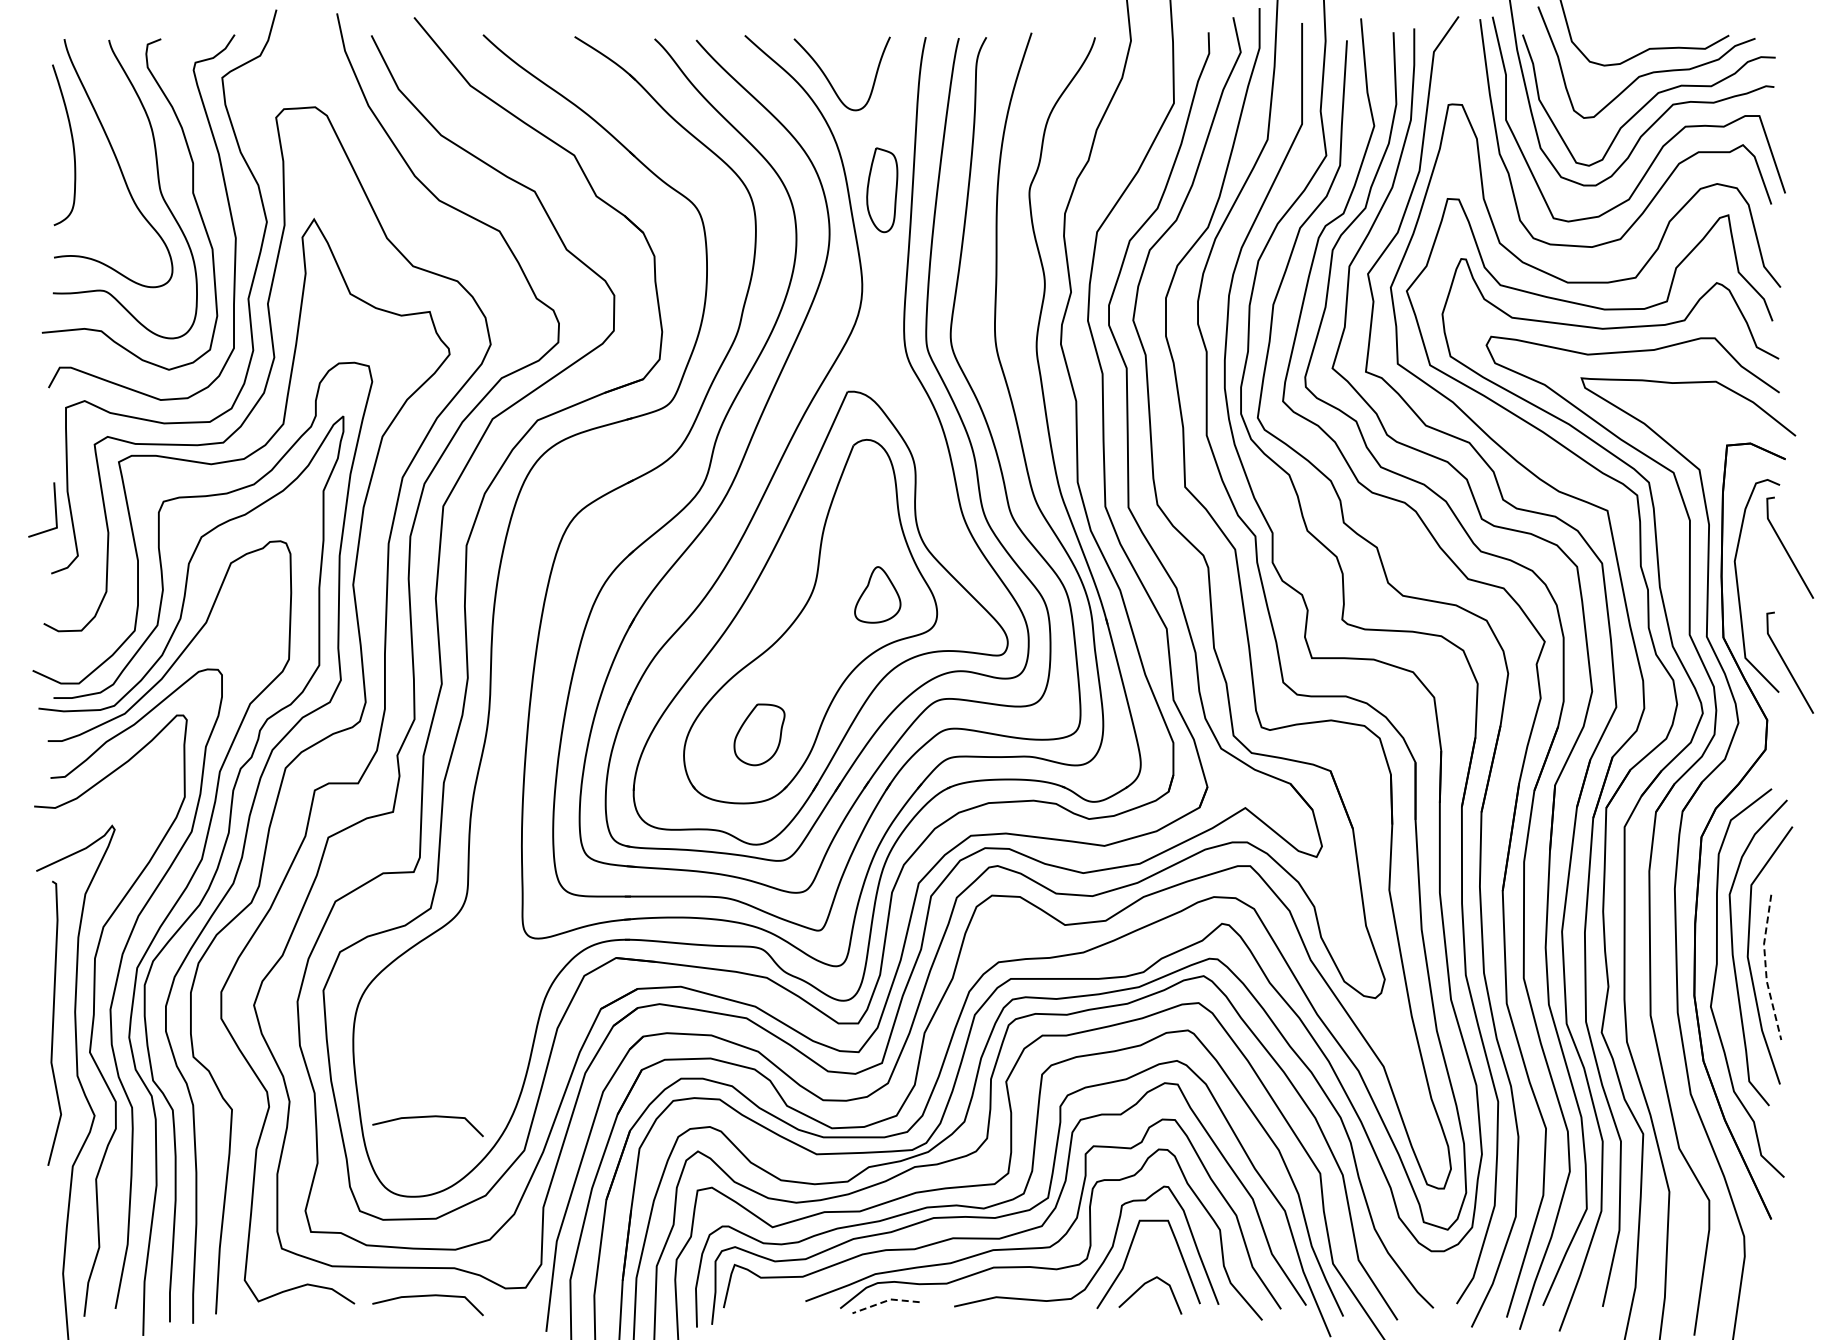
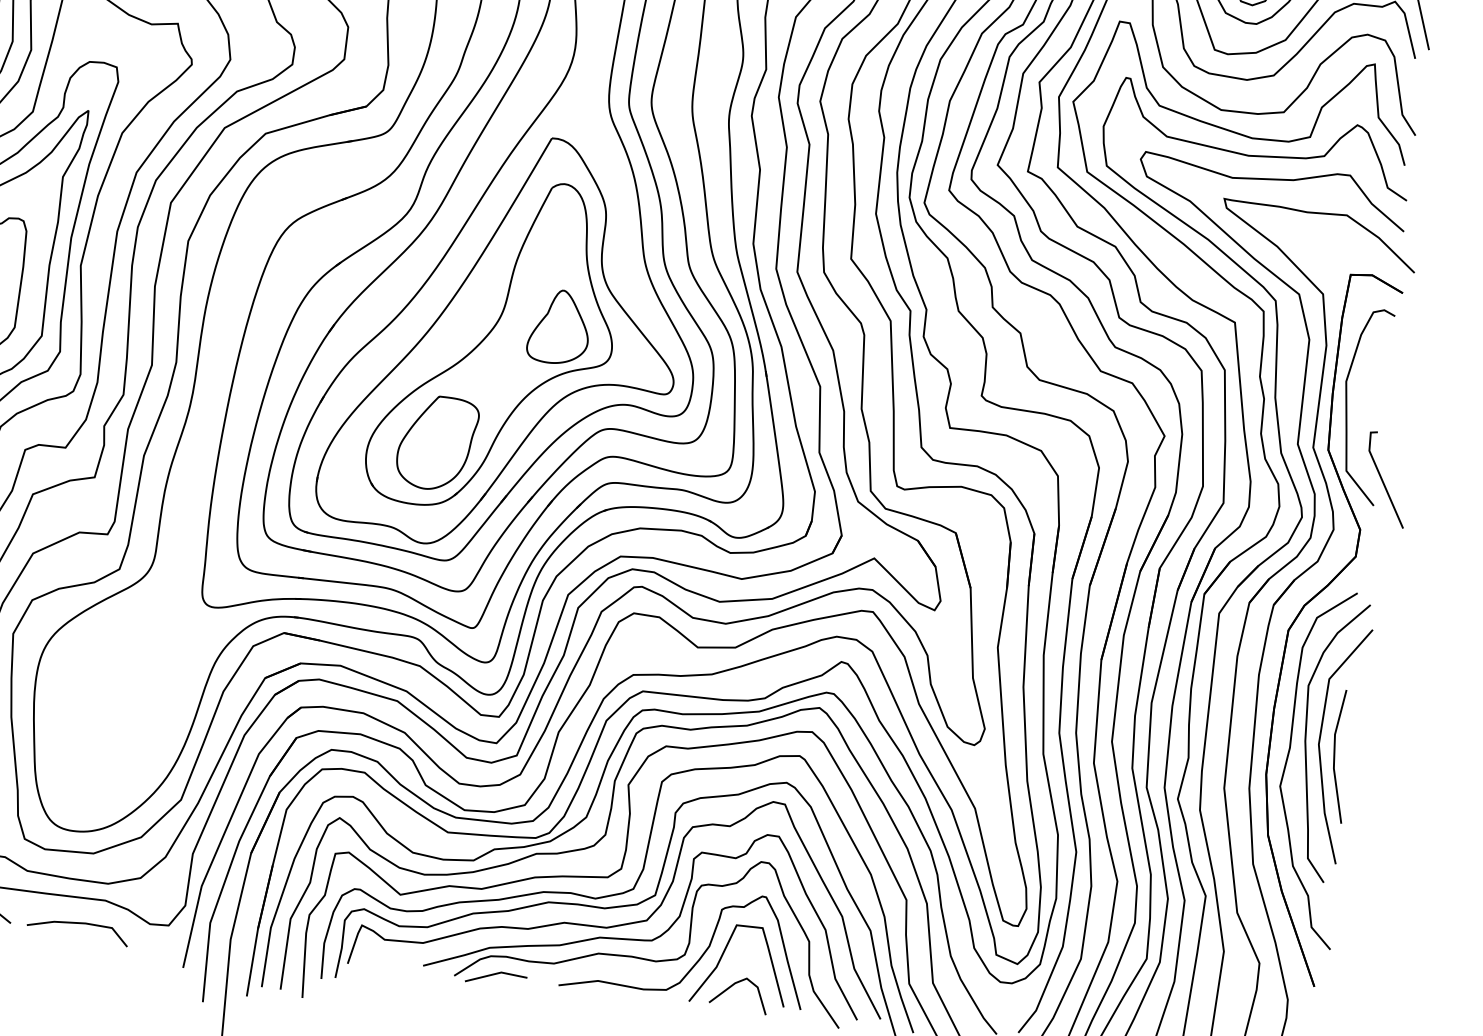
line: (1786, 549) -> (1394, 375), removed
part: (877, 594) -> (559, 326), size x1.43
part: (759, 734) -> (437, 442), size x1.67
line: (1765, 968) -> (1333, 756), dashed -> solid
line: (427, 1117) -> (95, 760), removed
line: (885, 1301) -> (496, 973), dashed -> solid

